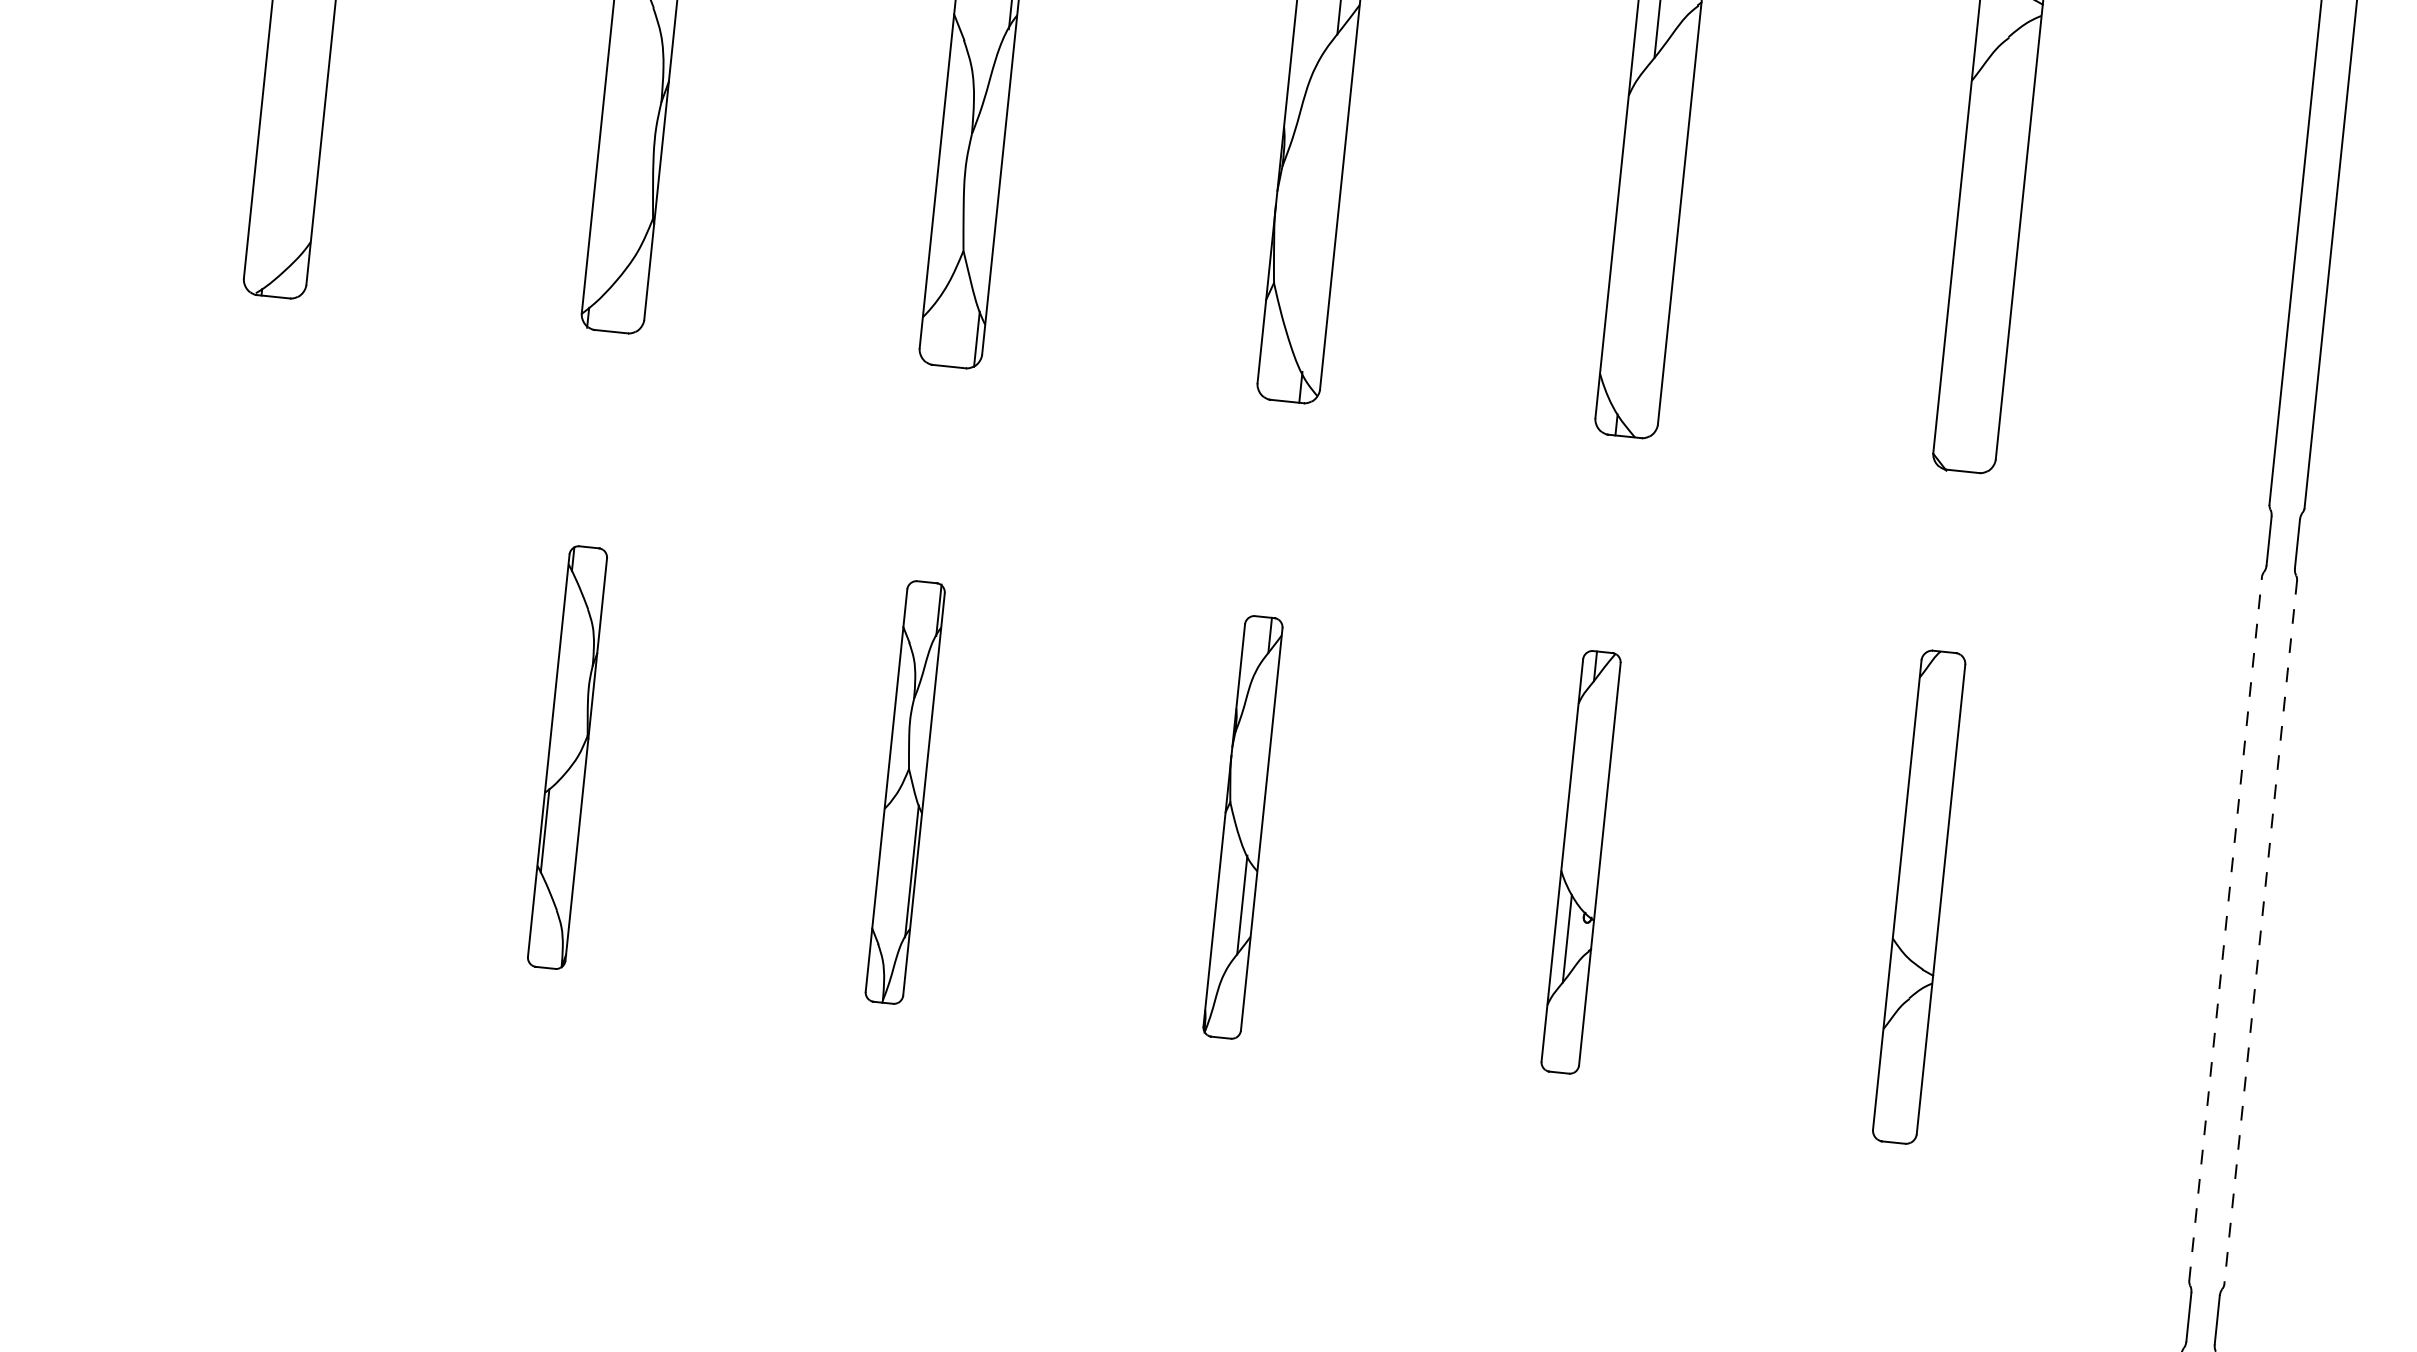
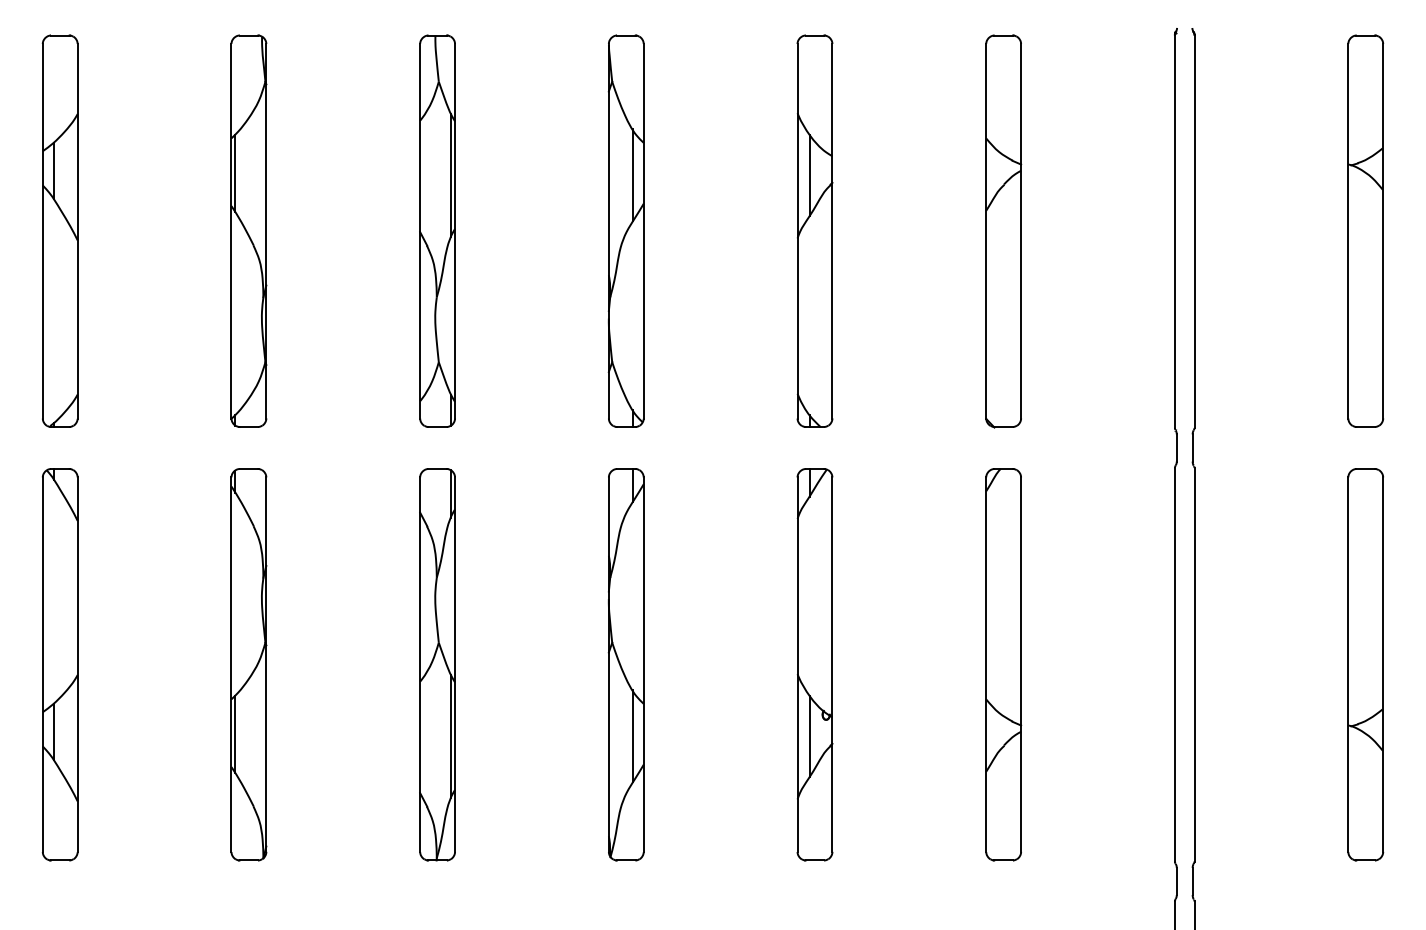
part: (228, 721) -> (59, 664), added
part: (566, 756) -> (248, 664), size x1.67
part: (905, 791) -> (437, 664), size x1.67
part: (1241, 826) -> (625, 664), size x1.67
part: (1580, 861) -> (814, 664), size x1.67
part: (1918, 896) -> (1003, 664), size x1.43
line: (2224, 928) -> (1174, 664), dashed -> solid
line: (2260, 931) -> (1194, 664), dashed -> solid

